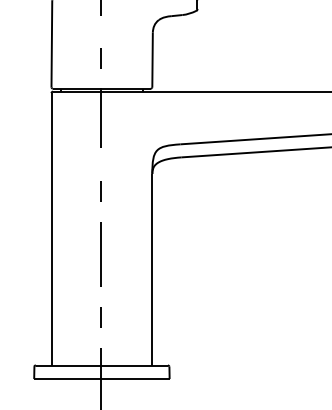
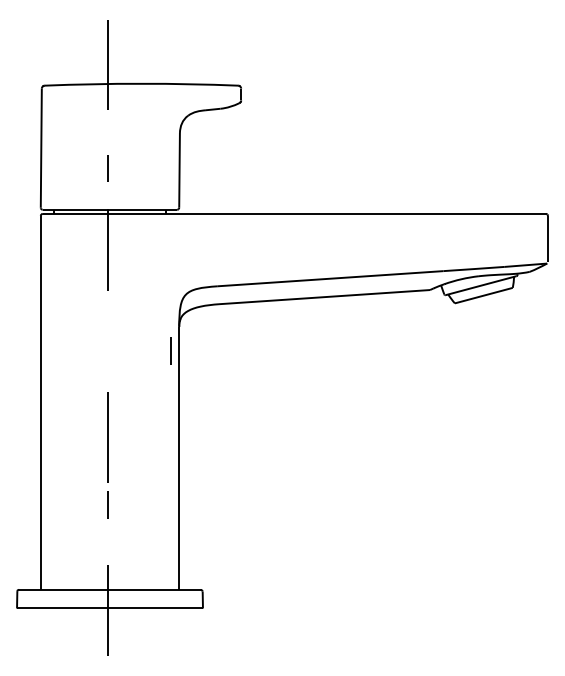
line: (100, 191) -> (170, 350), moved
line: (100, 317) -> (107, 504), moved

